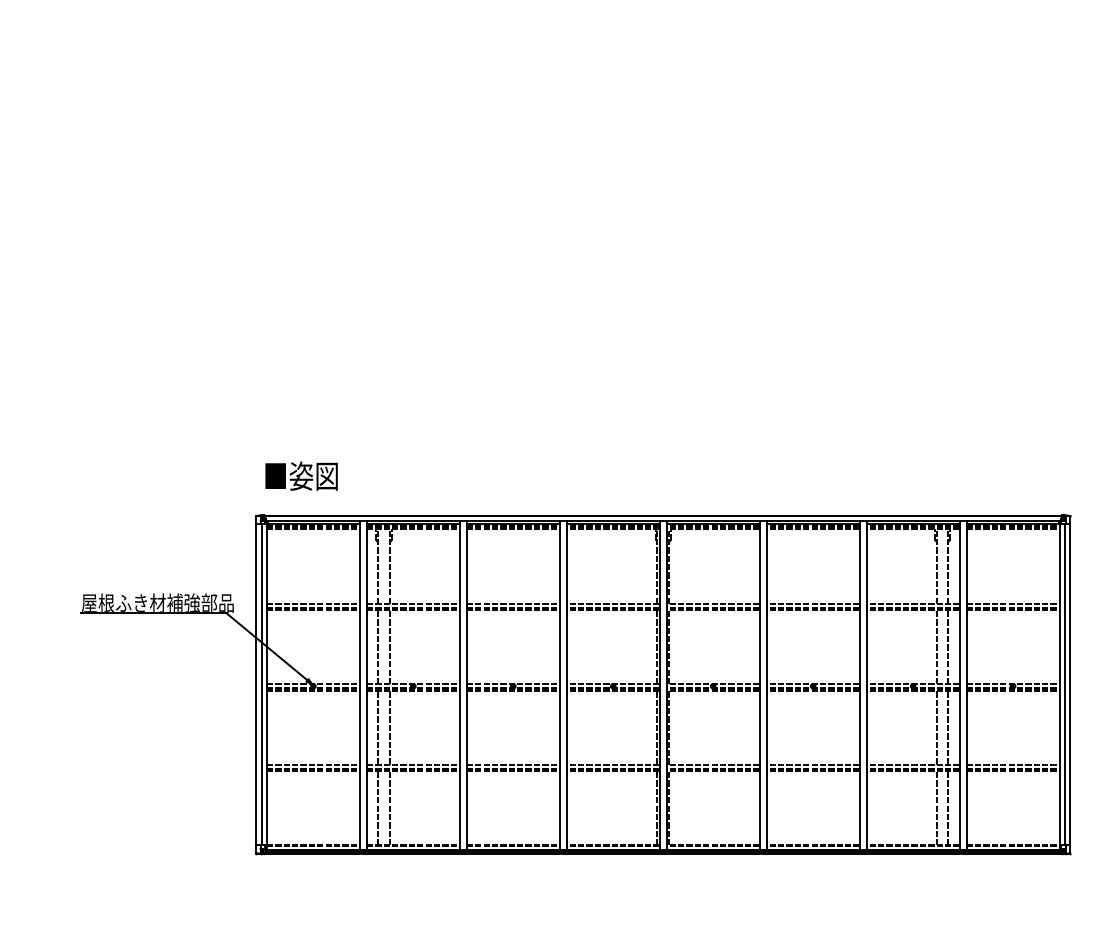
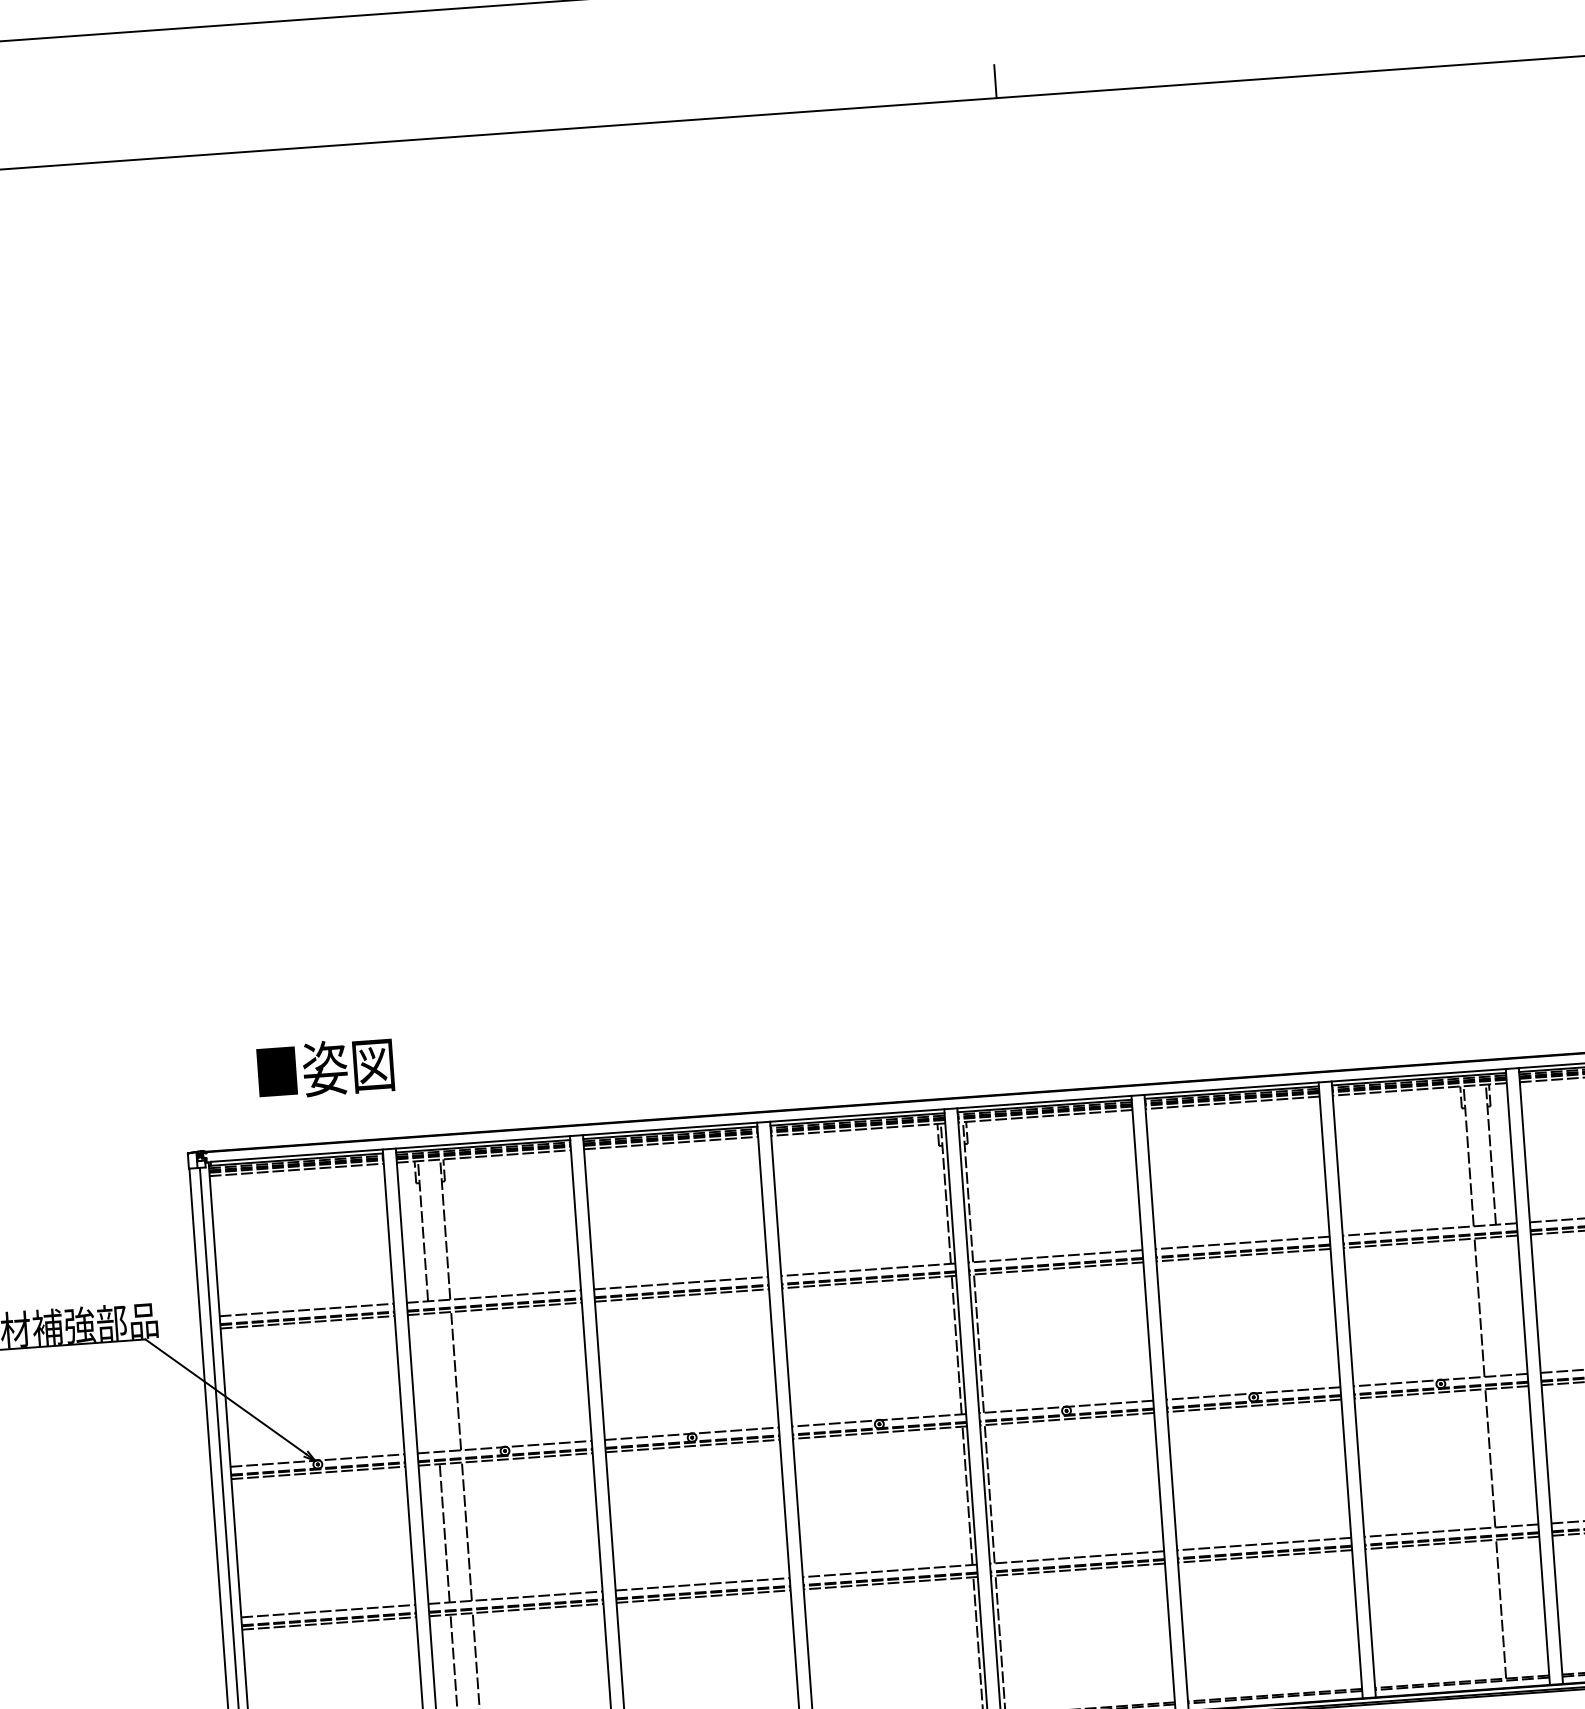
text: (301, 475) -> (325, 1067), moved
line: (378, 647) -> (434, 1383), removed
line: (948, 647) -> (1501, 1306), removed
line: (948, 727) -> (1512, 1456), removed
line: (948, 808) -> (1523, 1608), removed

